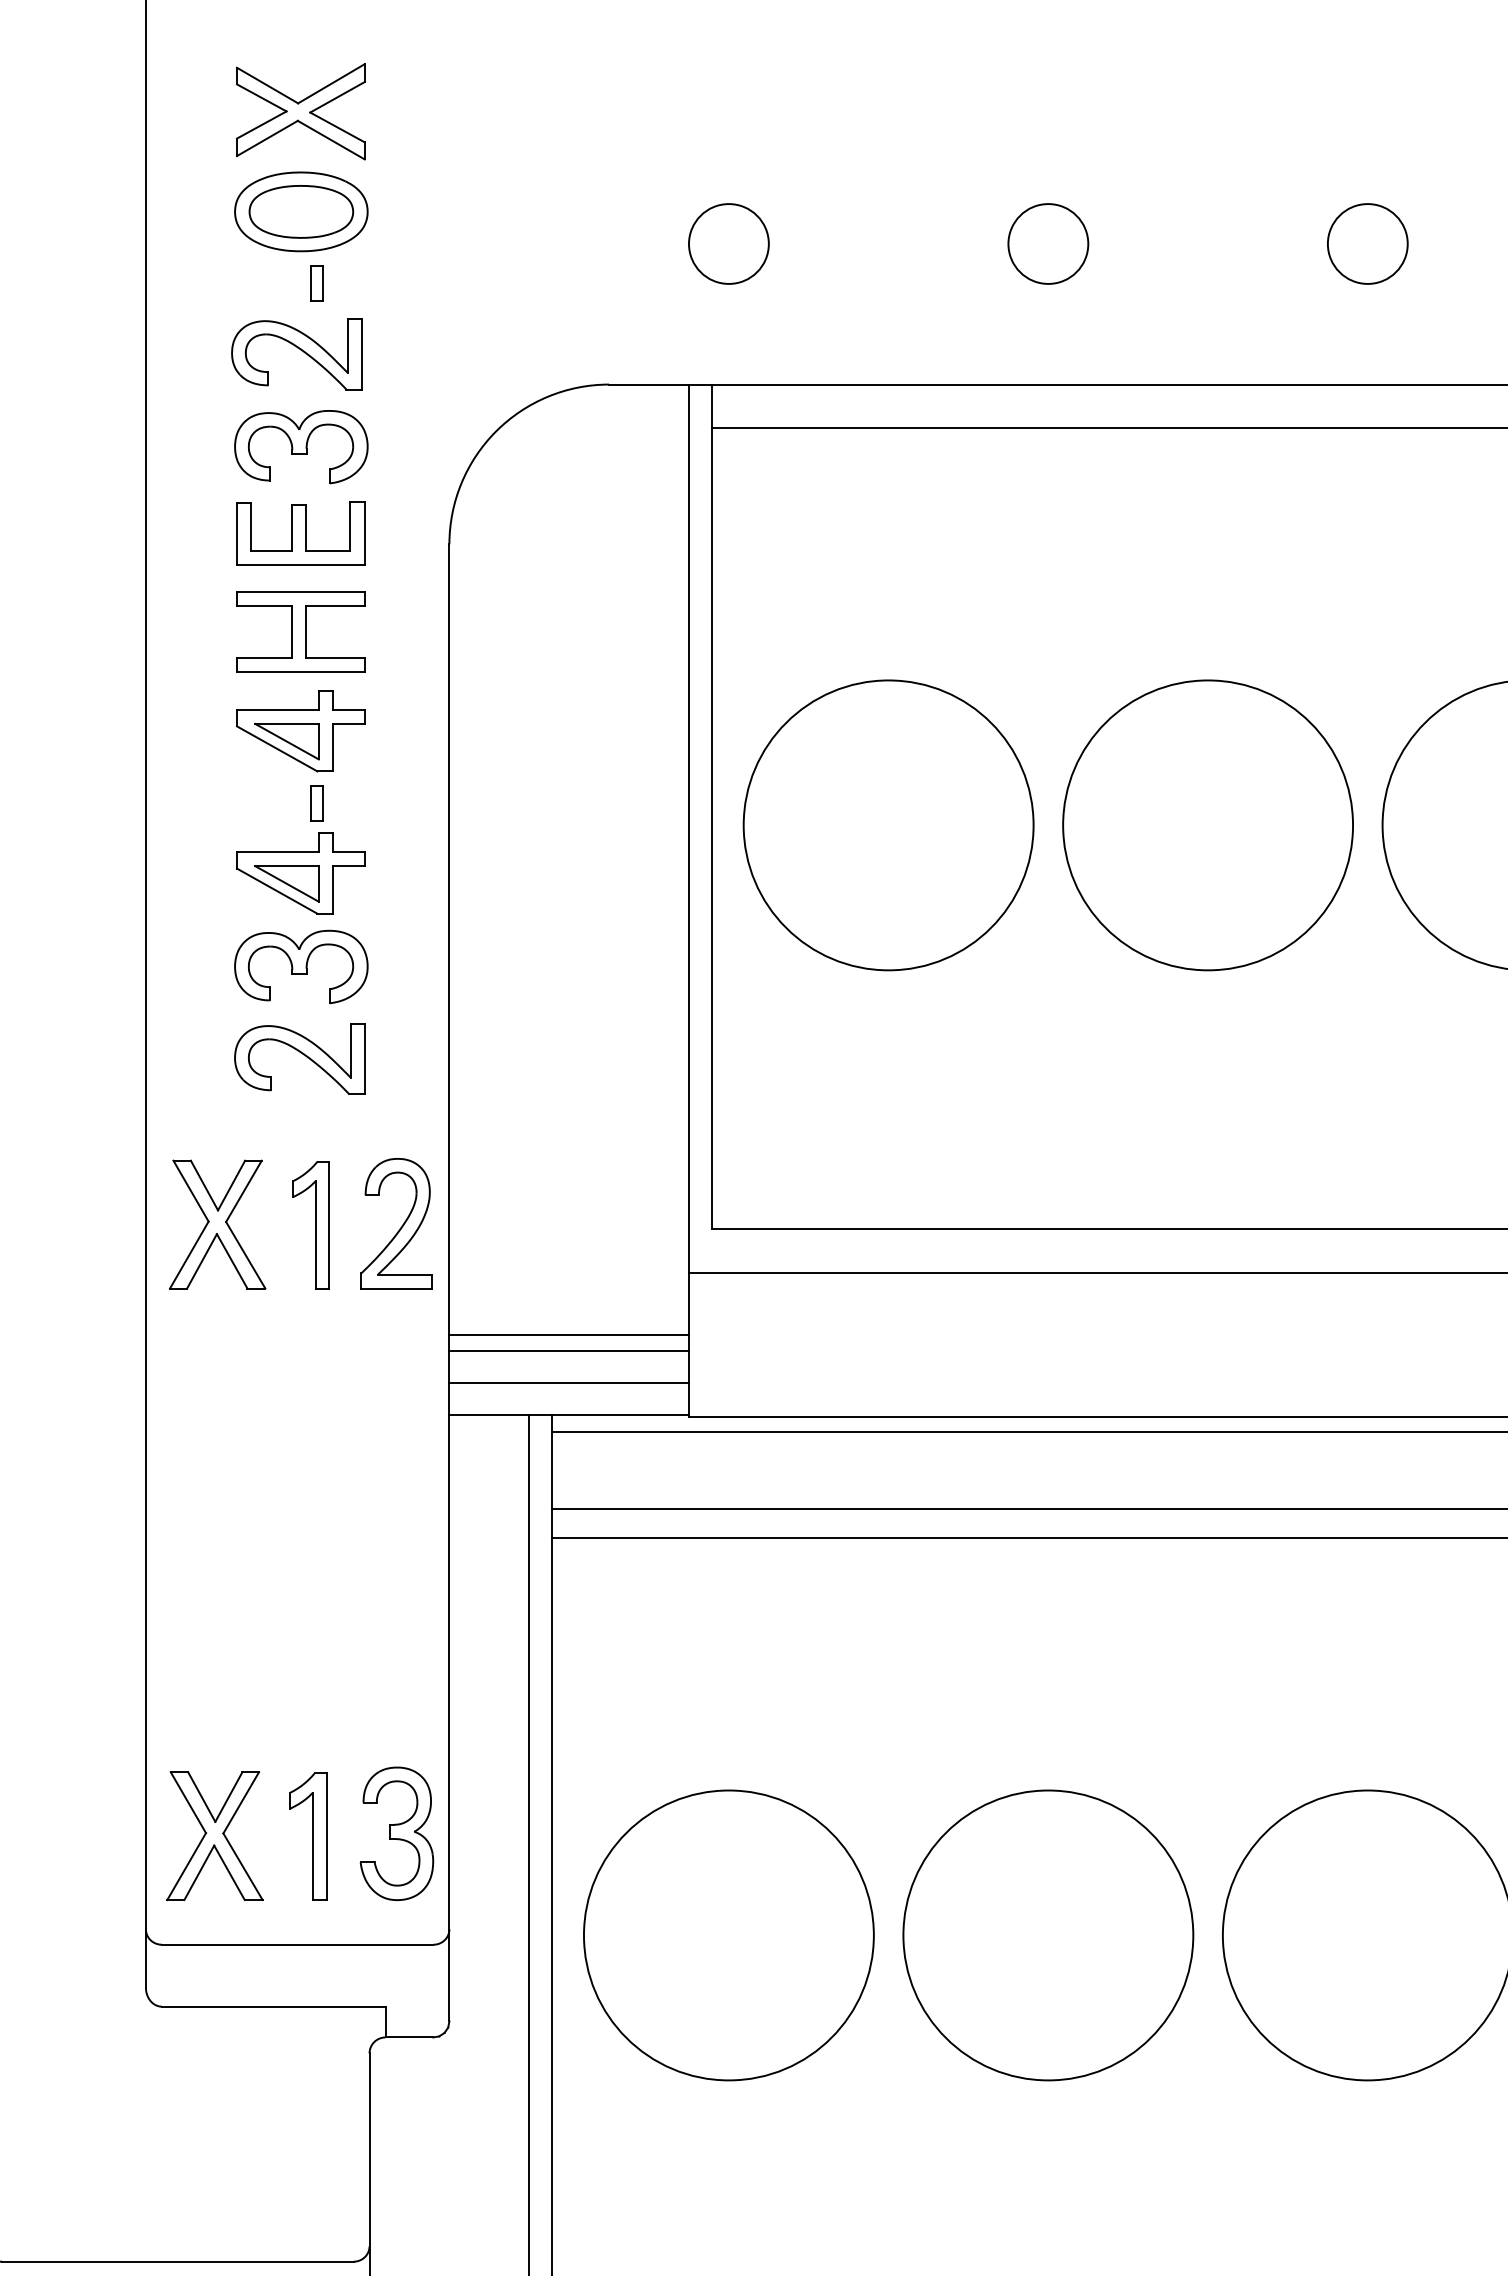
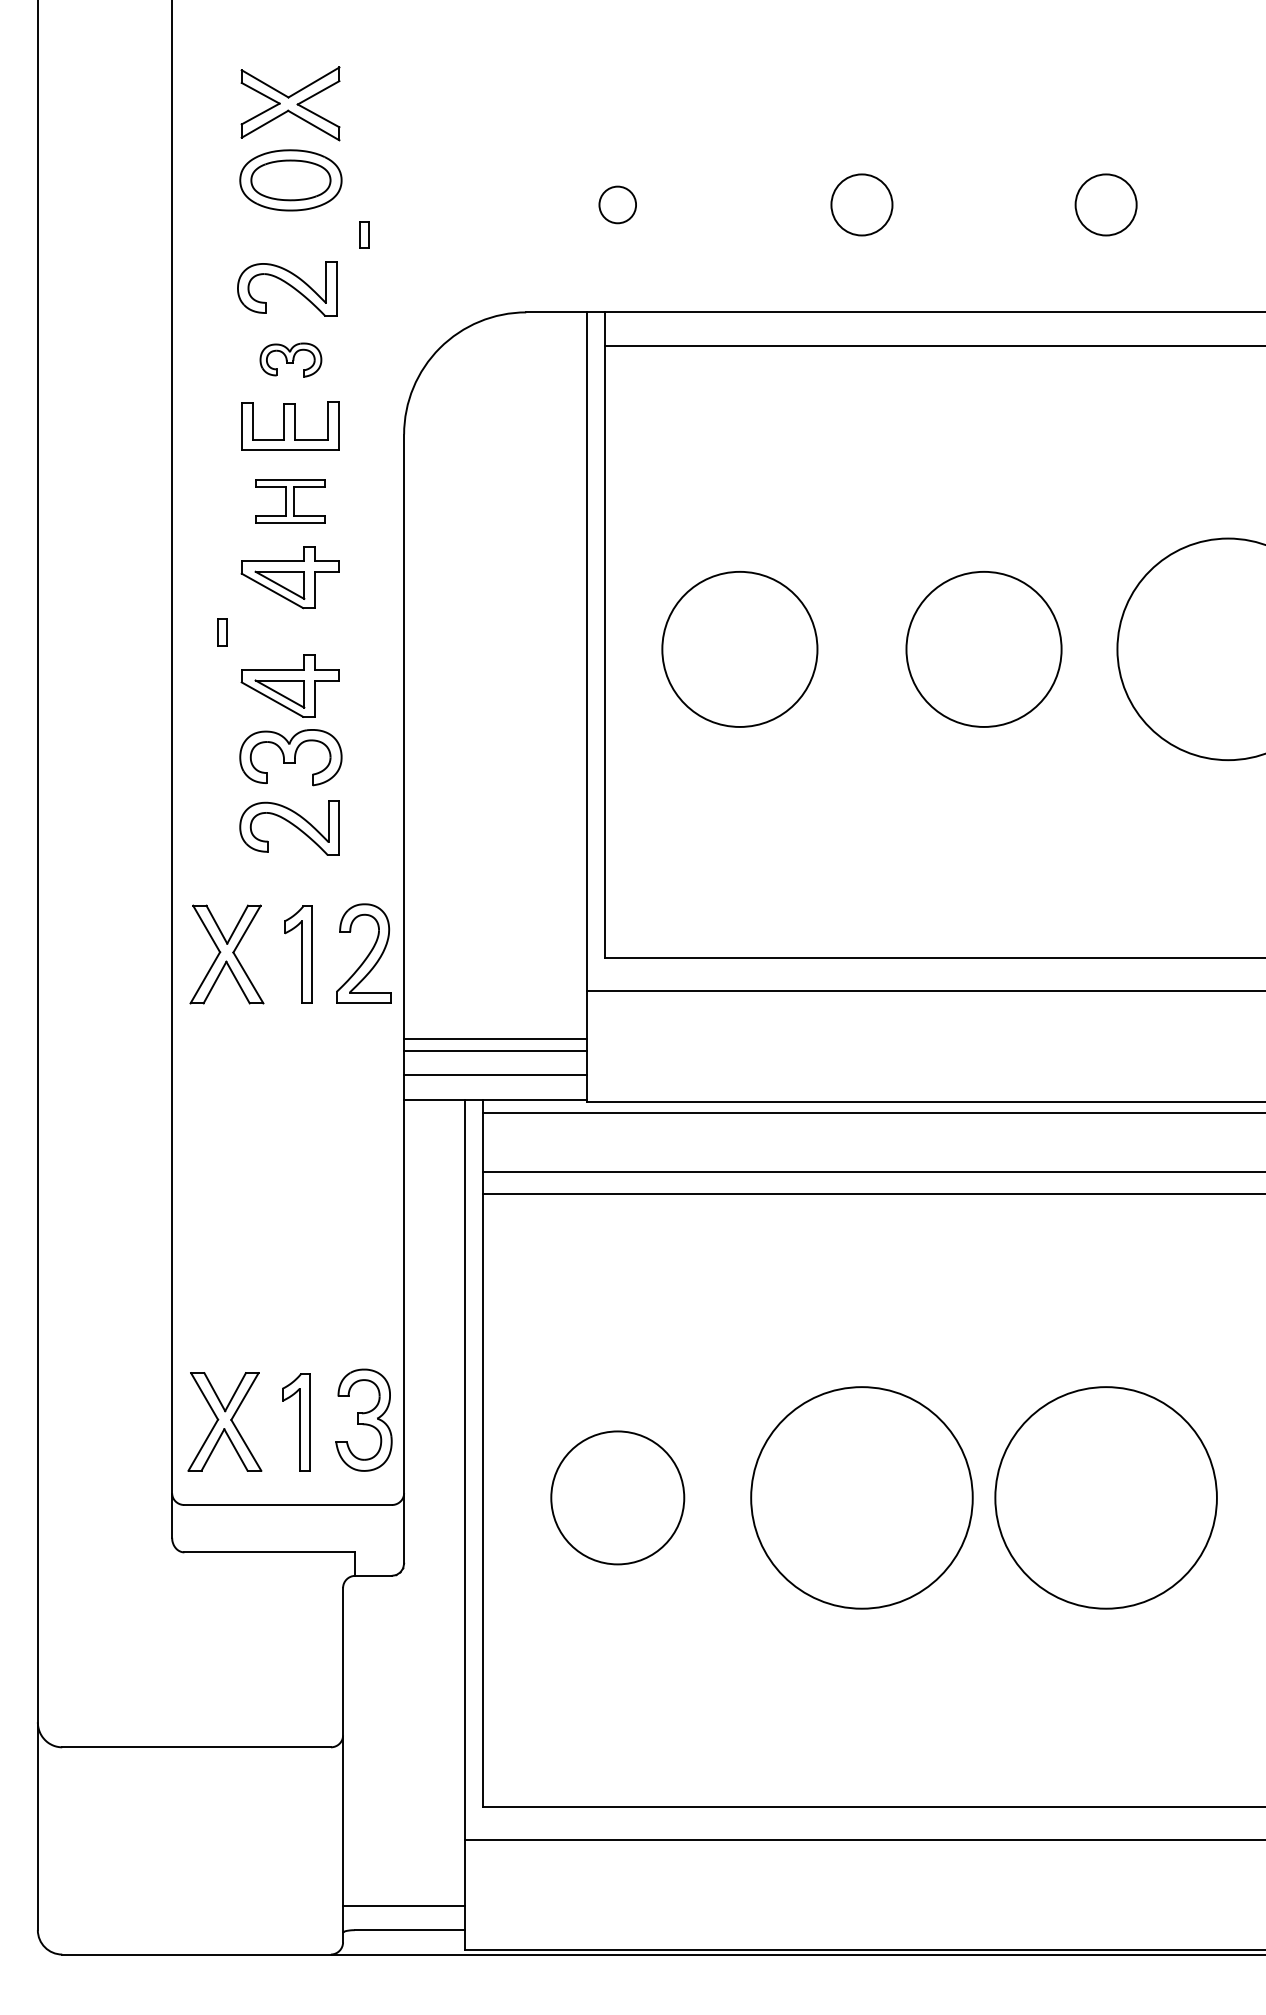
circle: (728, 243) -> (617, 204), size x0.6
part: (316, 282) -> (364, 234), moved
part: (300, 446) -> (290, 359), size x0.6
part: (300, 631) -> (290, 501), size x0.7
part: (316, 803) -> (222, 632), moved
circle: (888, 825) -> (739, 649), size x0.7
circle: (1207, 825) -> (983, 649), size x0.7
circle: (728, 1934) -> (617, 1497), size x0.6

